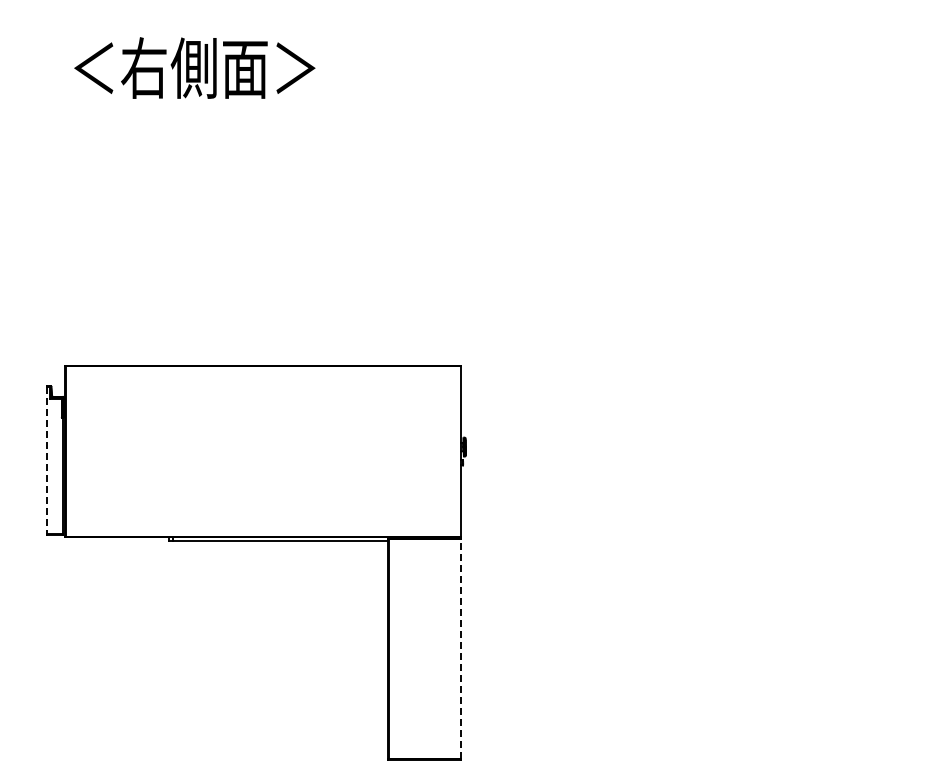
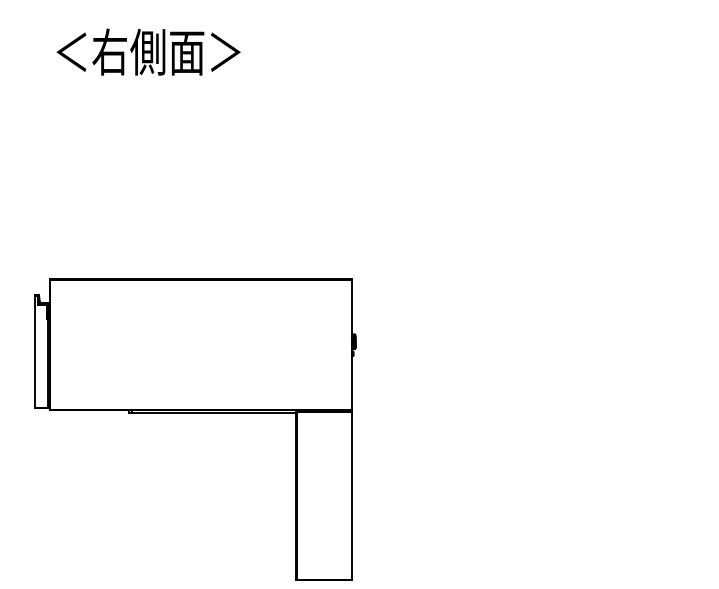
line: (46, 460) -> (35, 351), dashed -> solid
line: (461, 648) -> (352, 495), dashed -> solid

